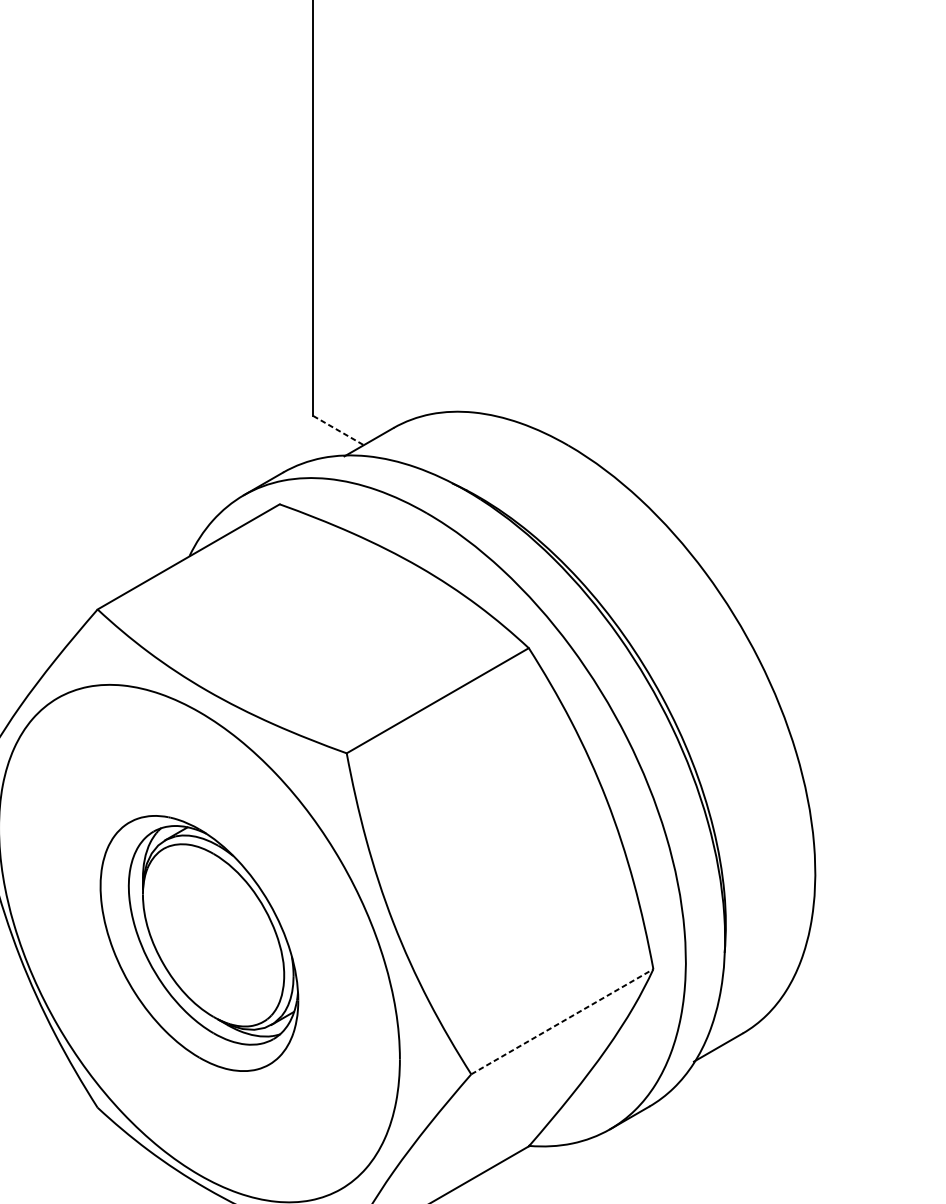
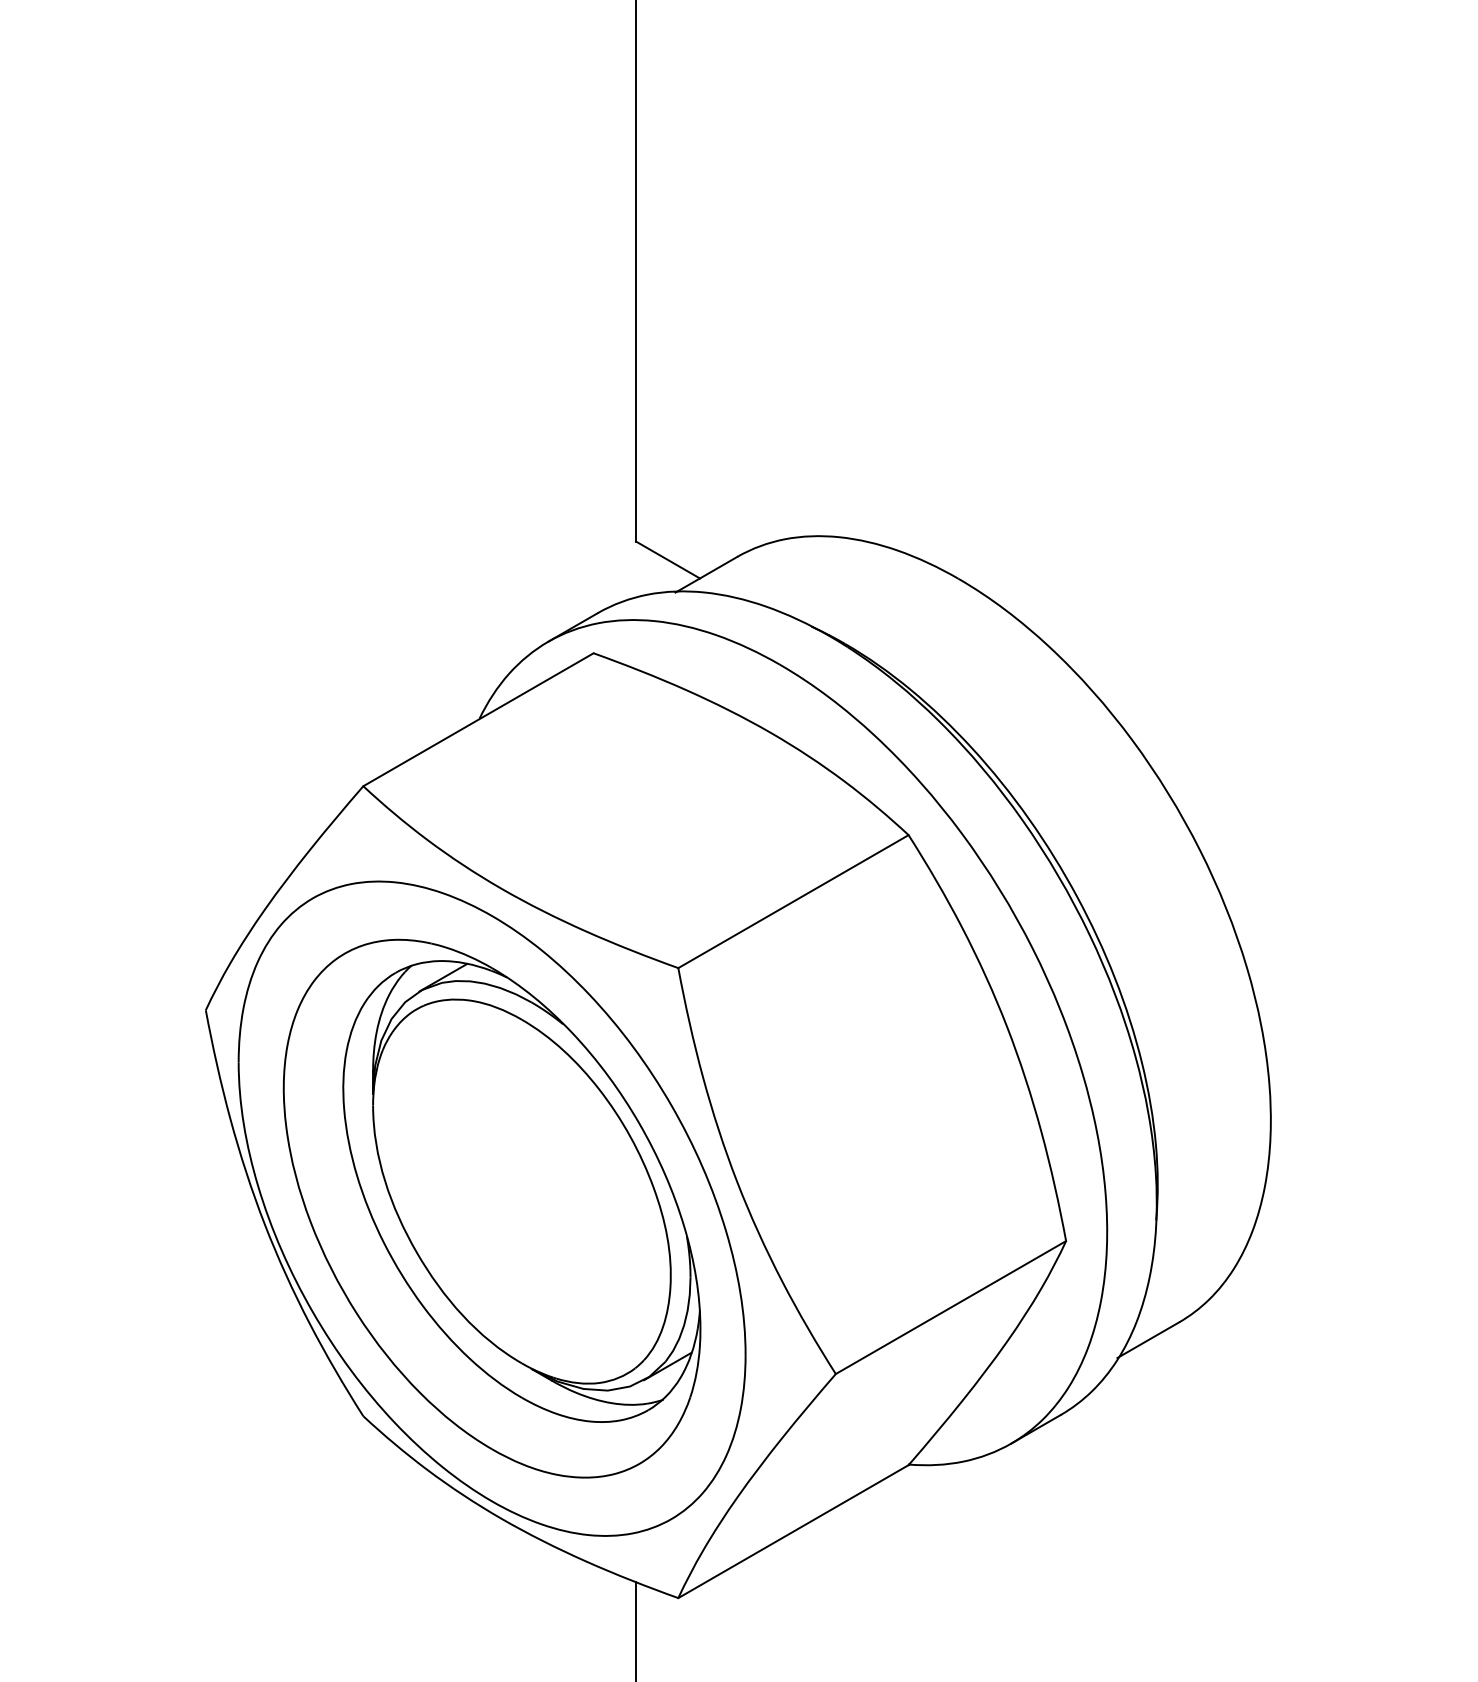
line: (338, 430) -> (667, 559), dashed -> solid
part: (198, 943) -> (491, 1208), size x1.67
line: (561, 1021) -> (950, 1307), dashed -> solid

